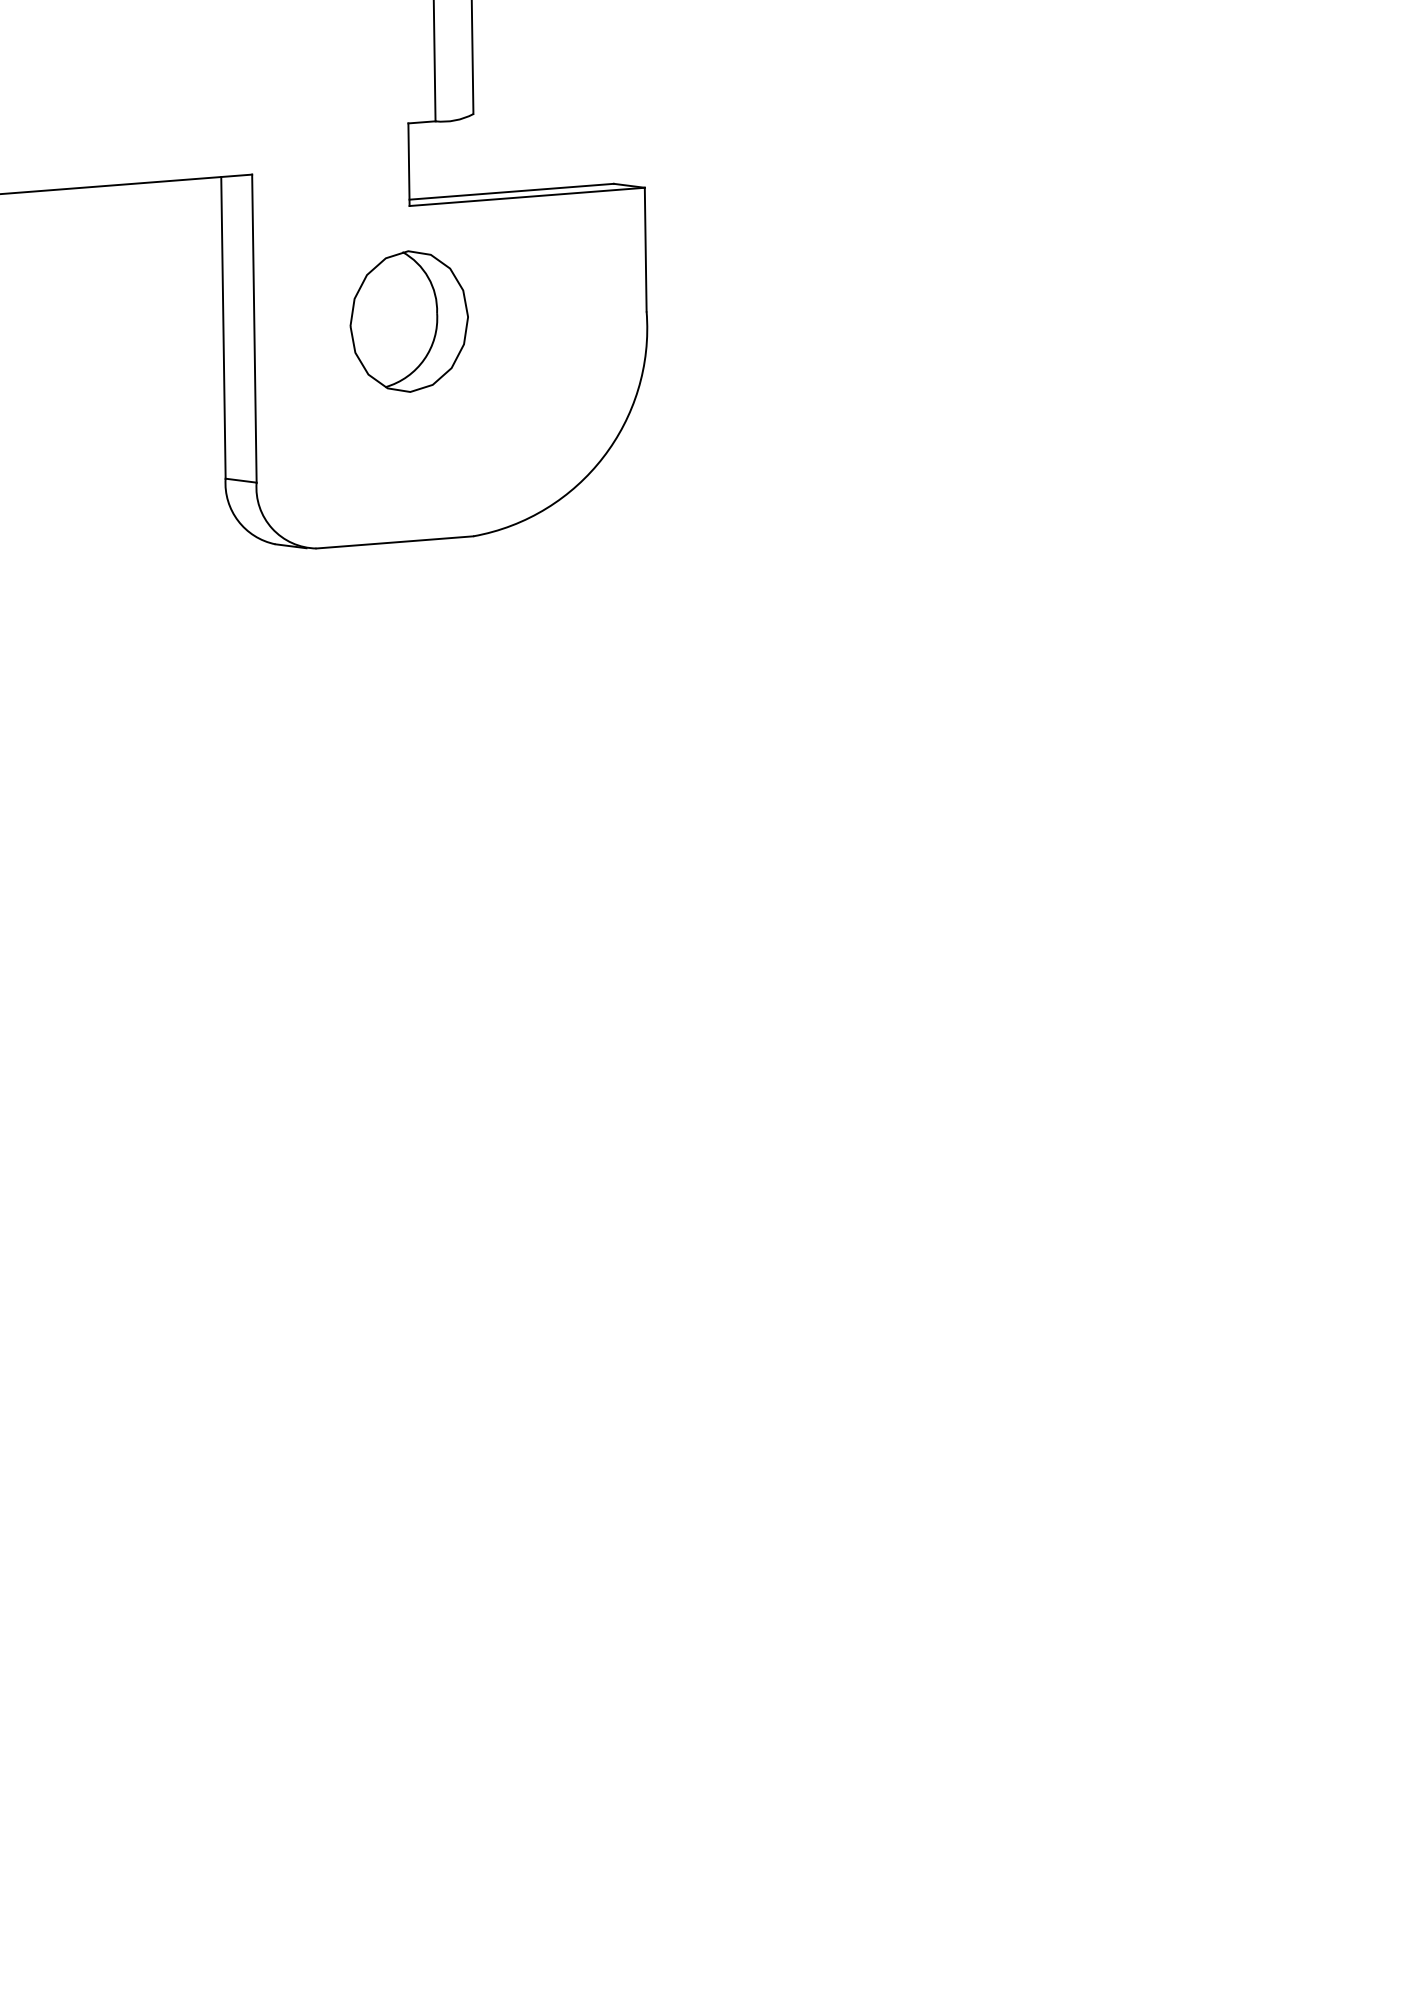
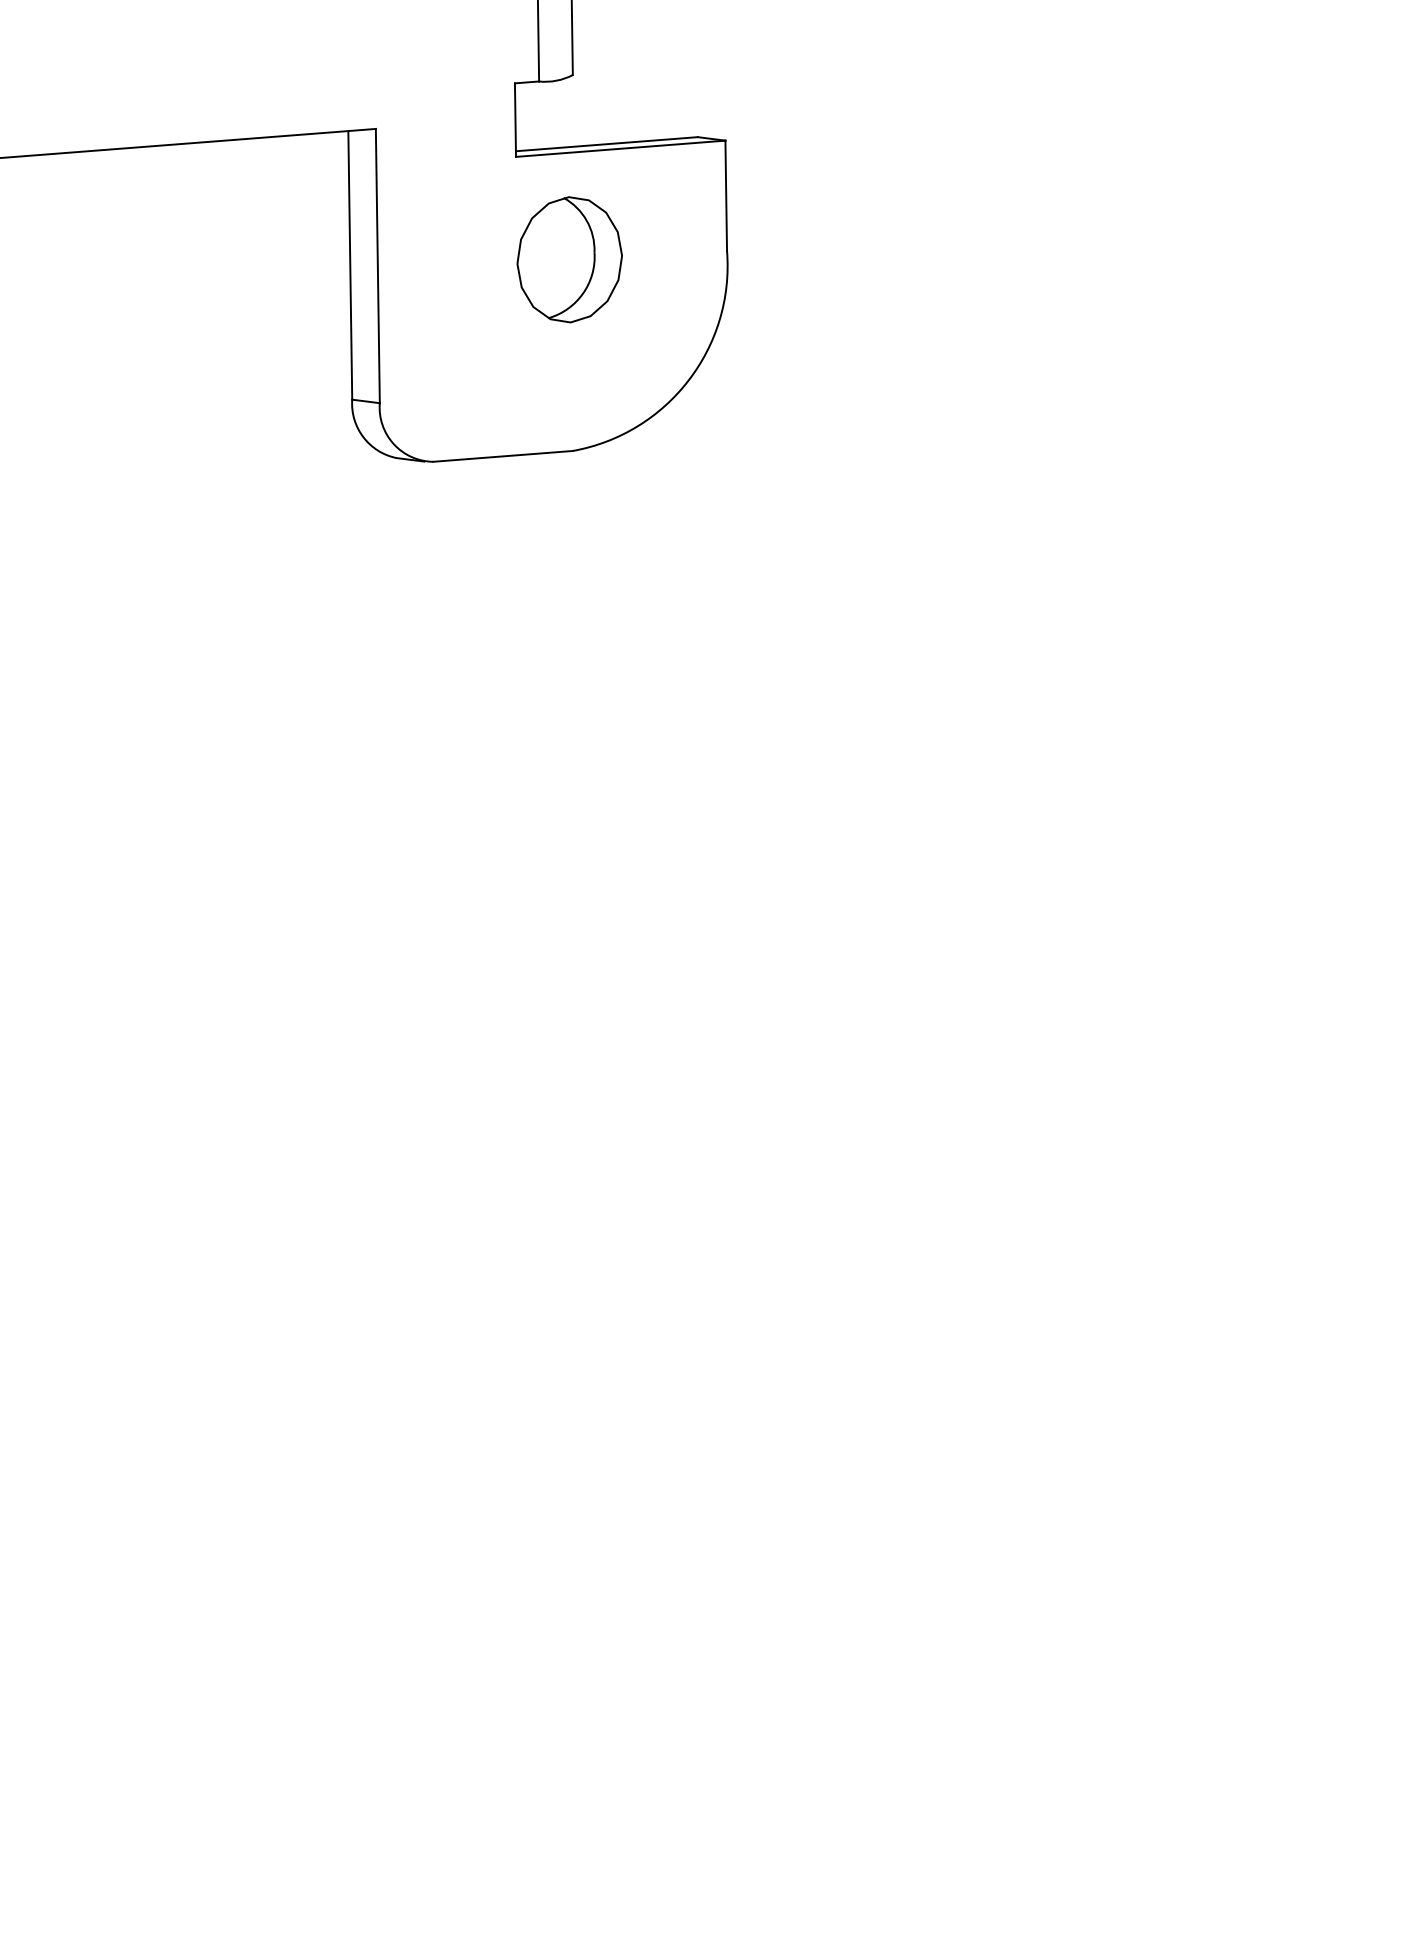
part: (409, 321) -> (569, 259), moved

